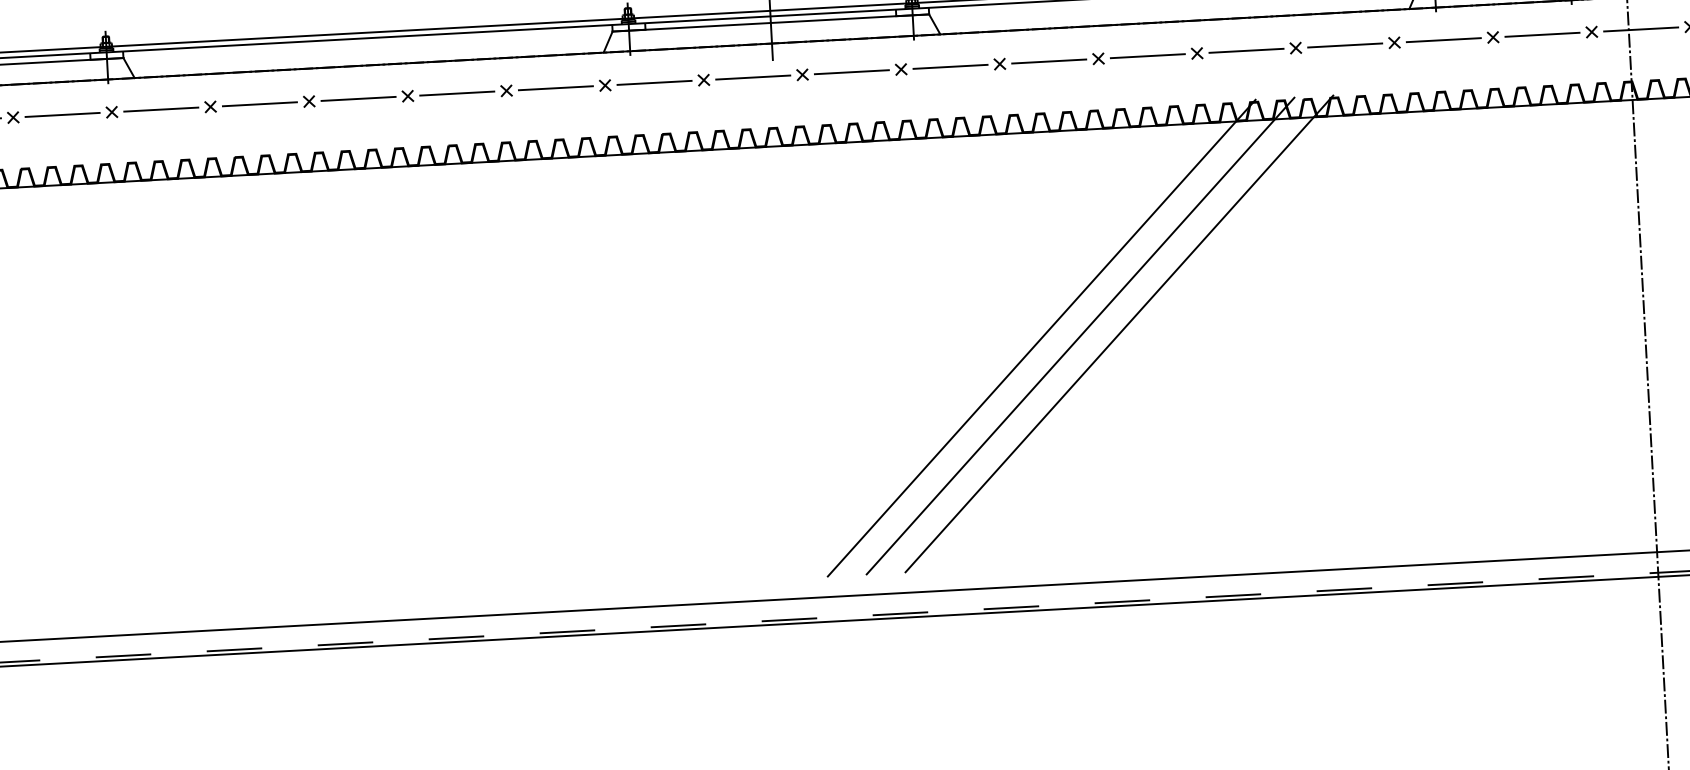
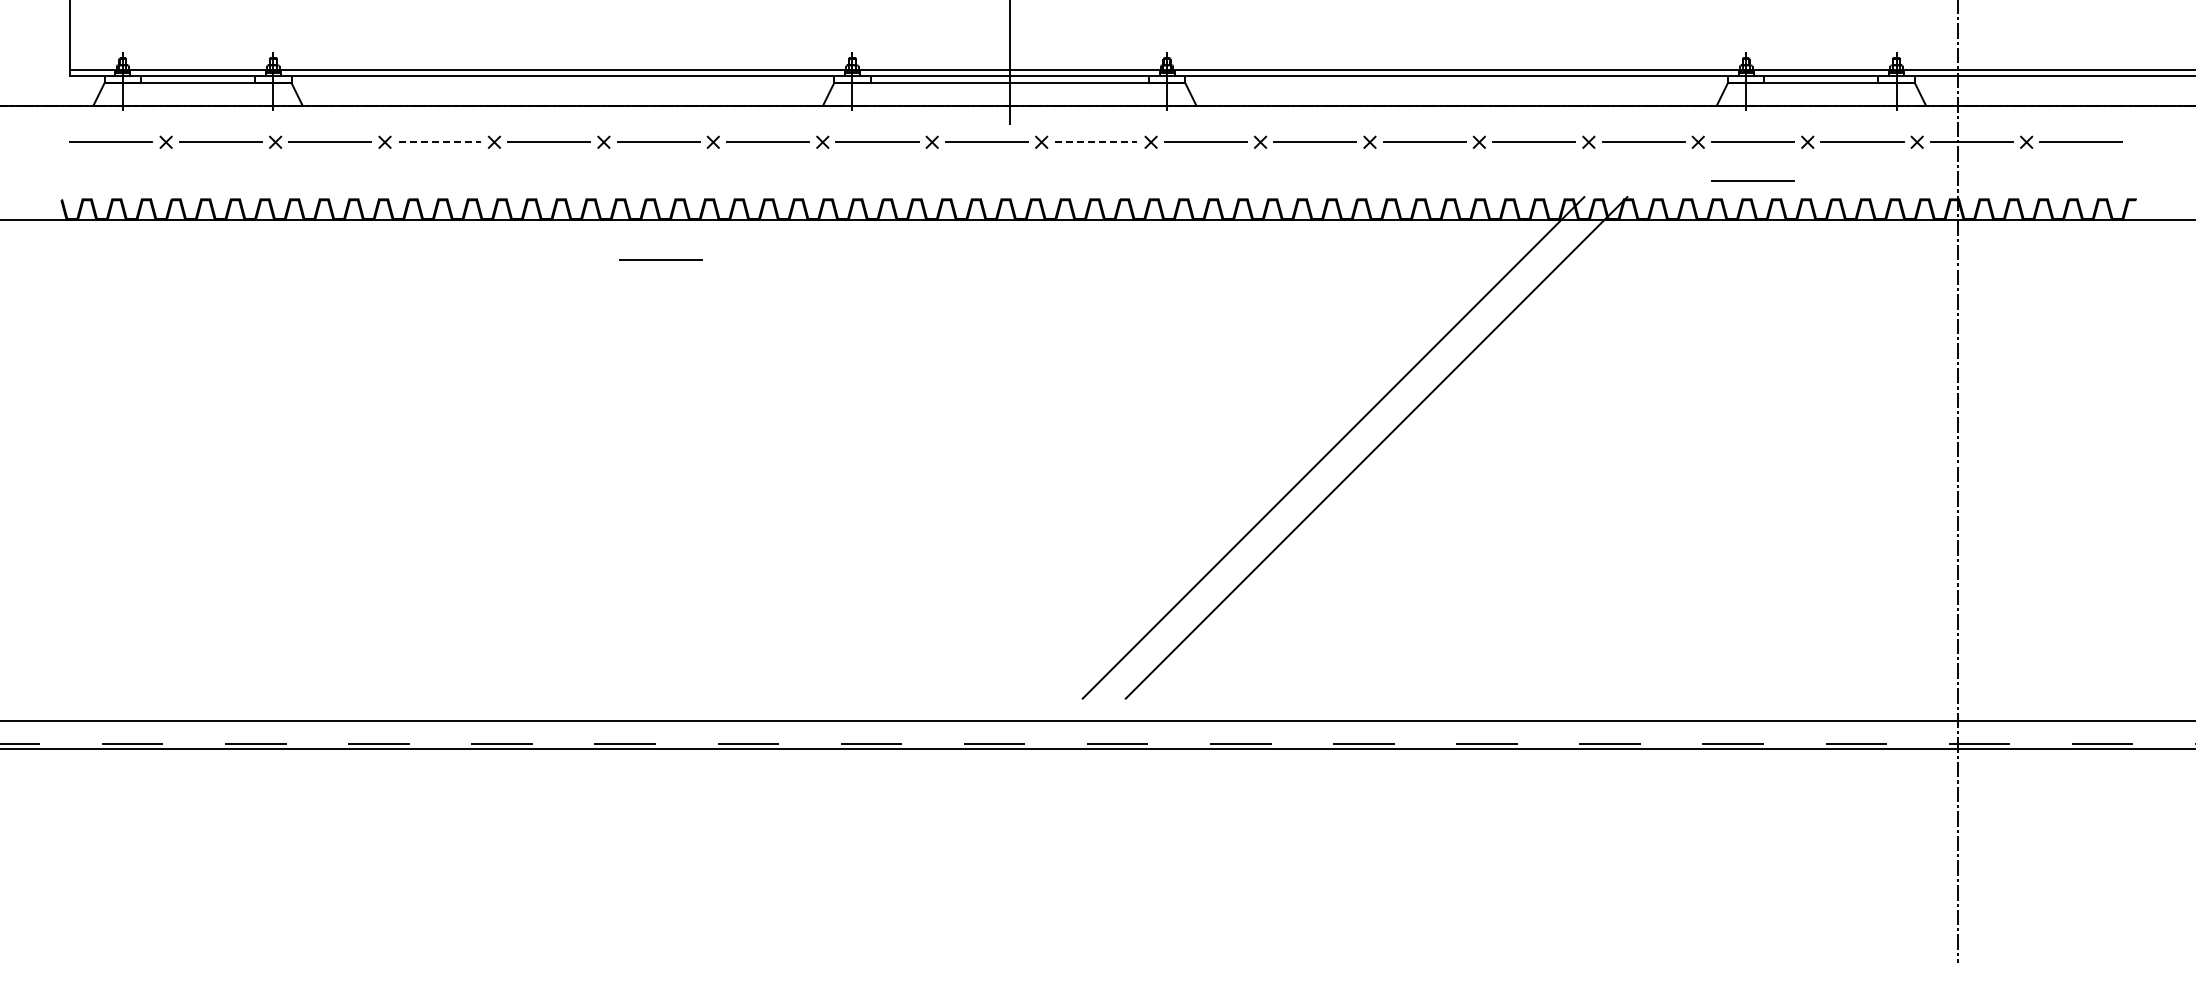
line: (851, 72) -> (1096, 142), solid -> dashed
line: (1445, 74) -> (1752, 180), added
line: (260, 104) -> (440, 142), solid -> dashed
line: (464, 199) -> (660, 259), added
line: (1041, 337) -> (1290, 447), removed

